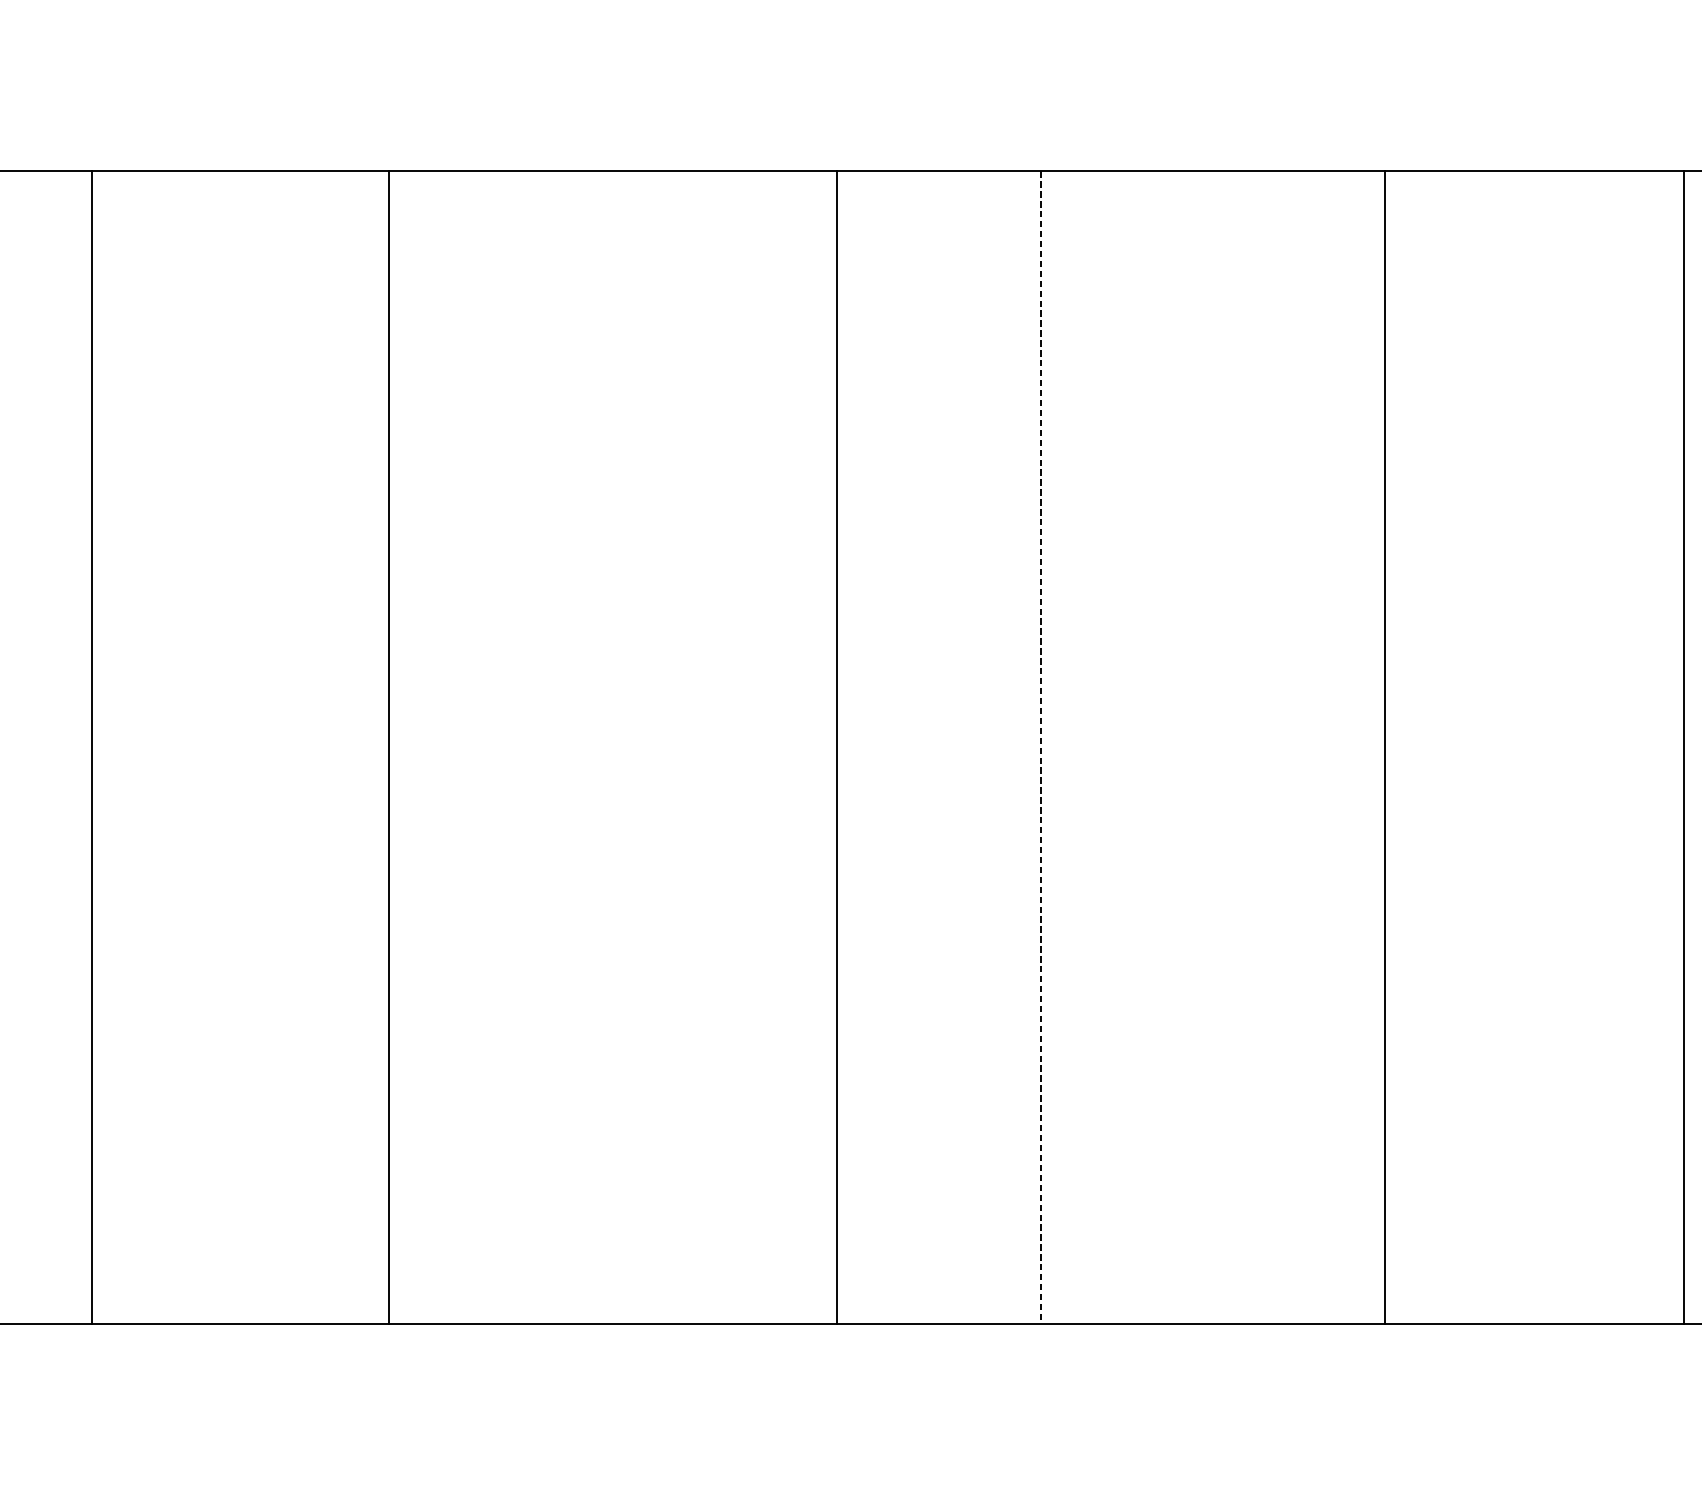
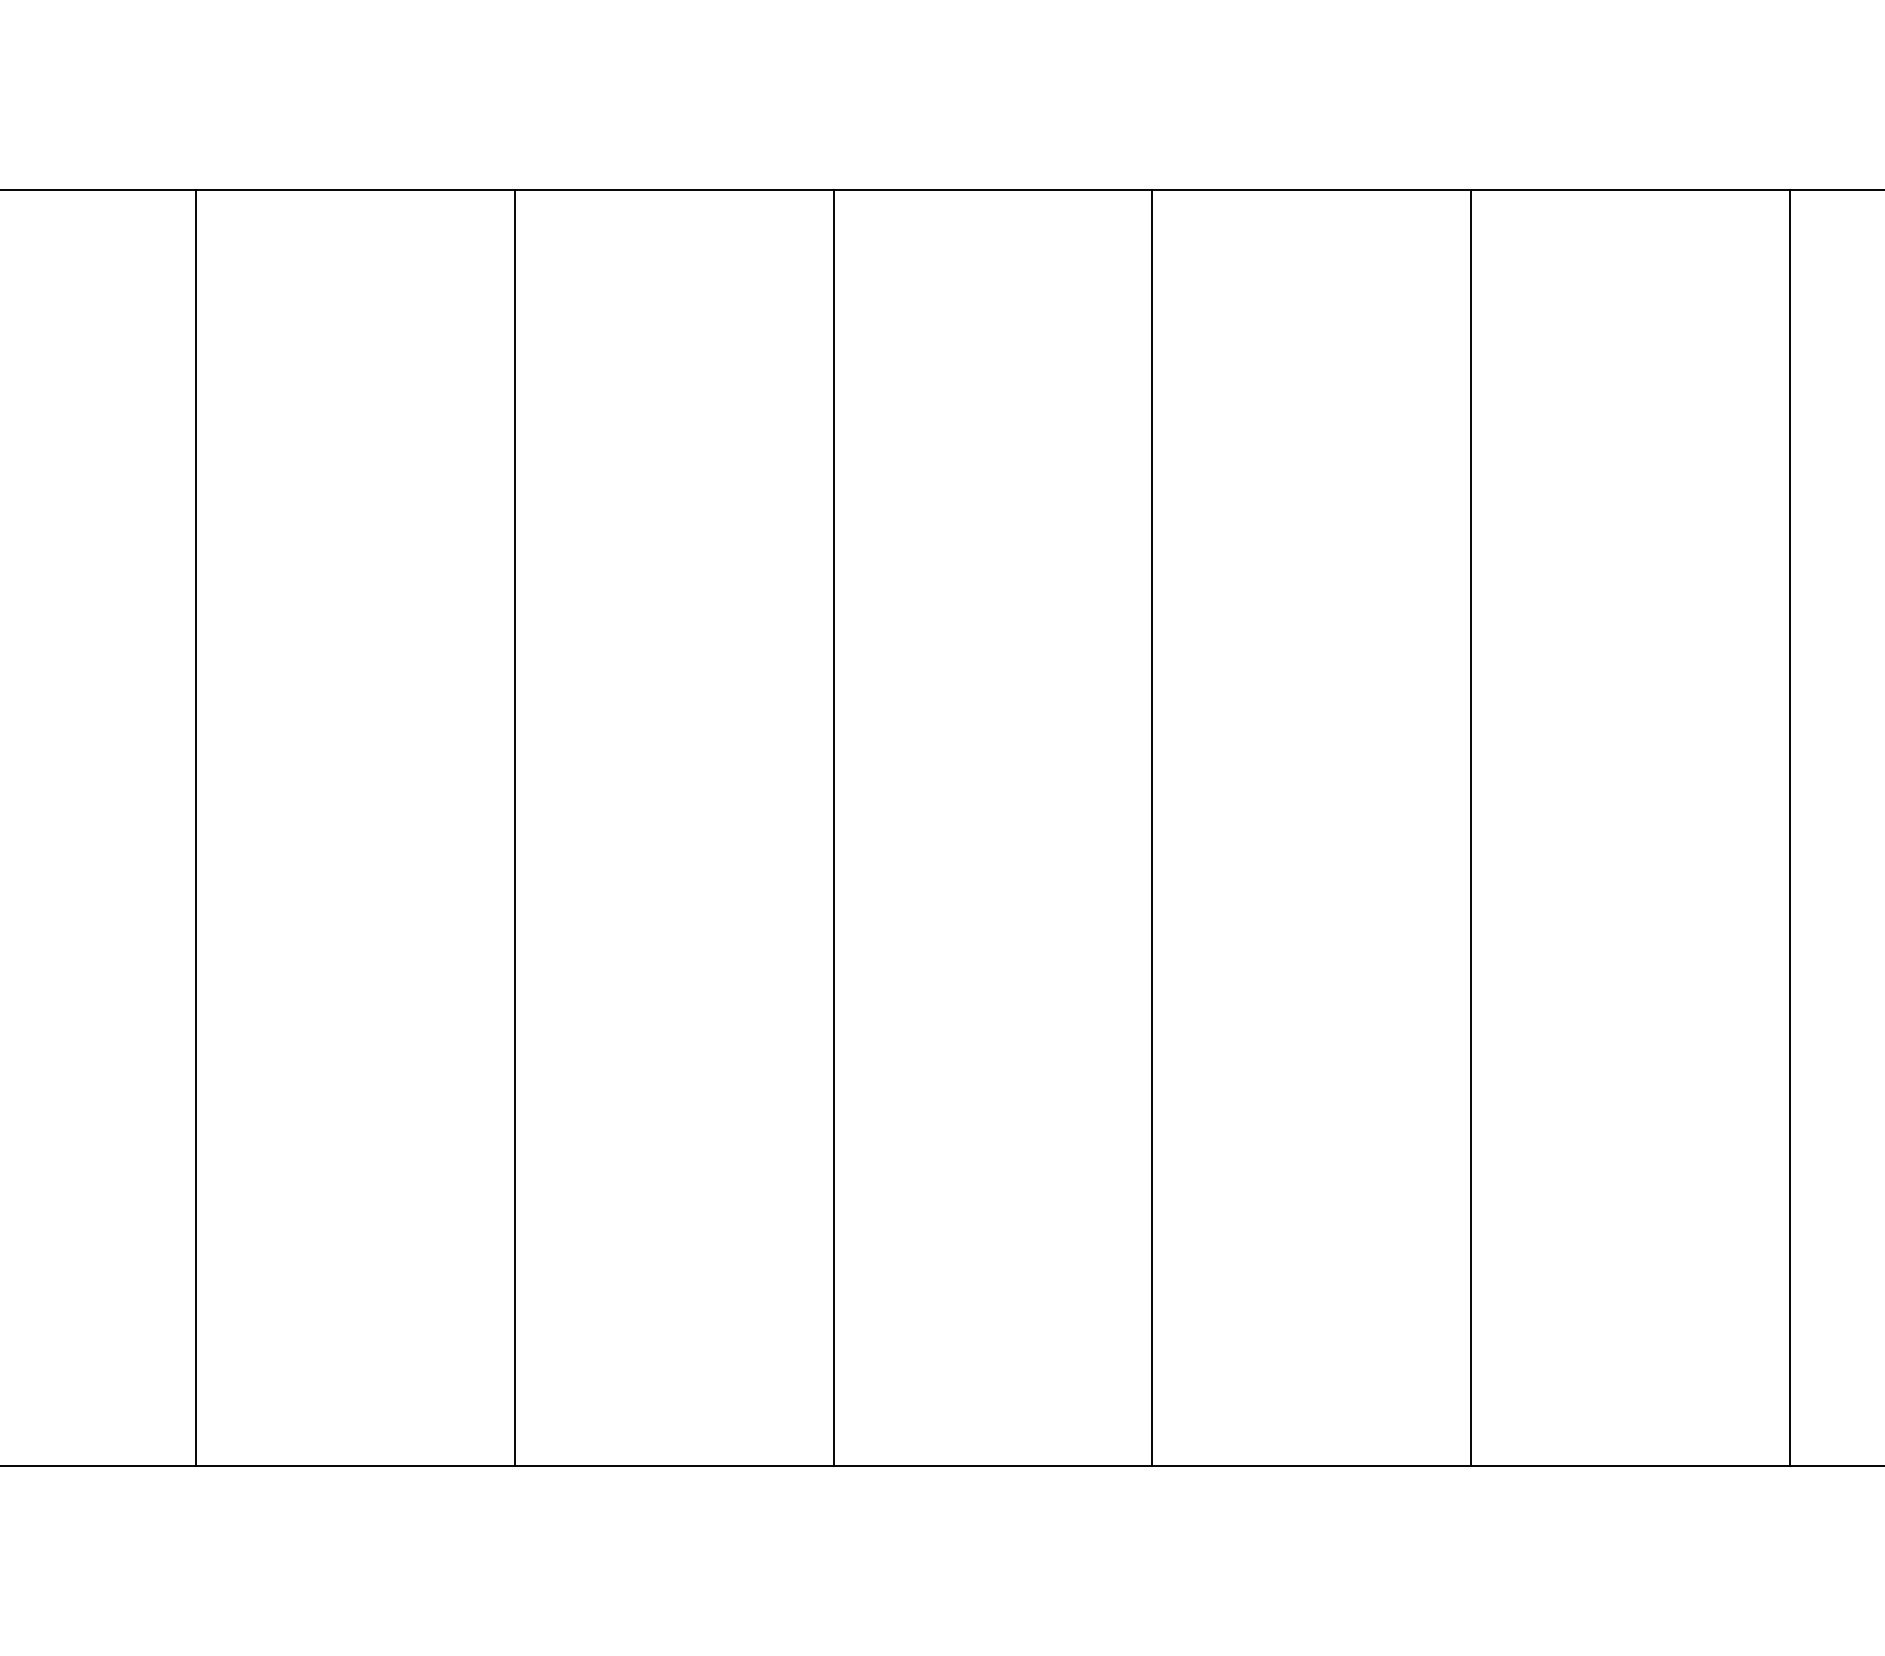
line: (91, 747) -> (195, 827), moved
line: (388, 747) -> (514, 827), moved
line: (836, 747) -> (833, 827), moved
line: (1040, 747) -> (1152, 828), dashed -> solid
line: (1384, 747) -> (1471, 827), moved
line: (1683, 747) -> (1790, 827), moved

